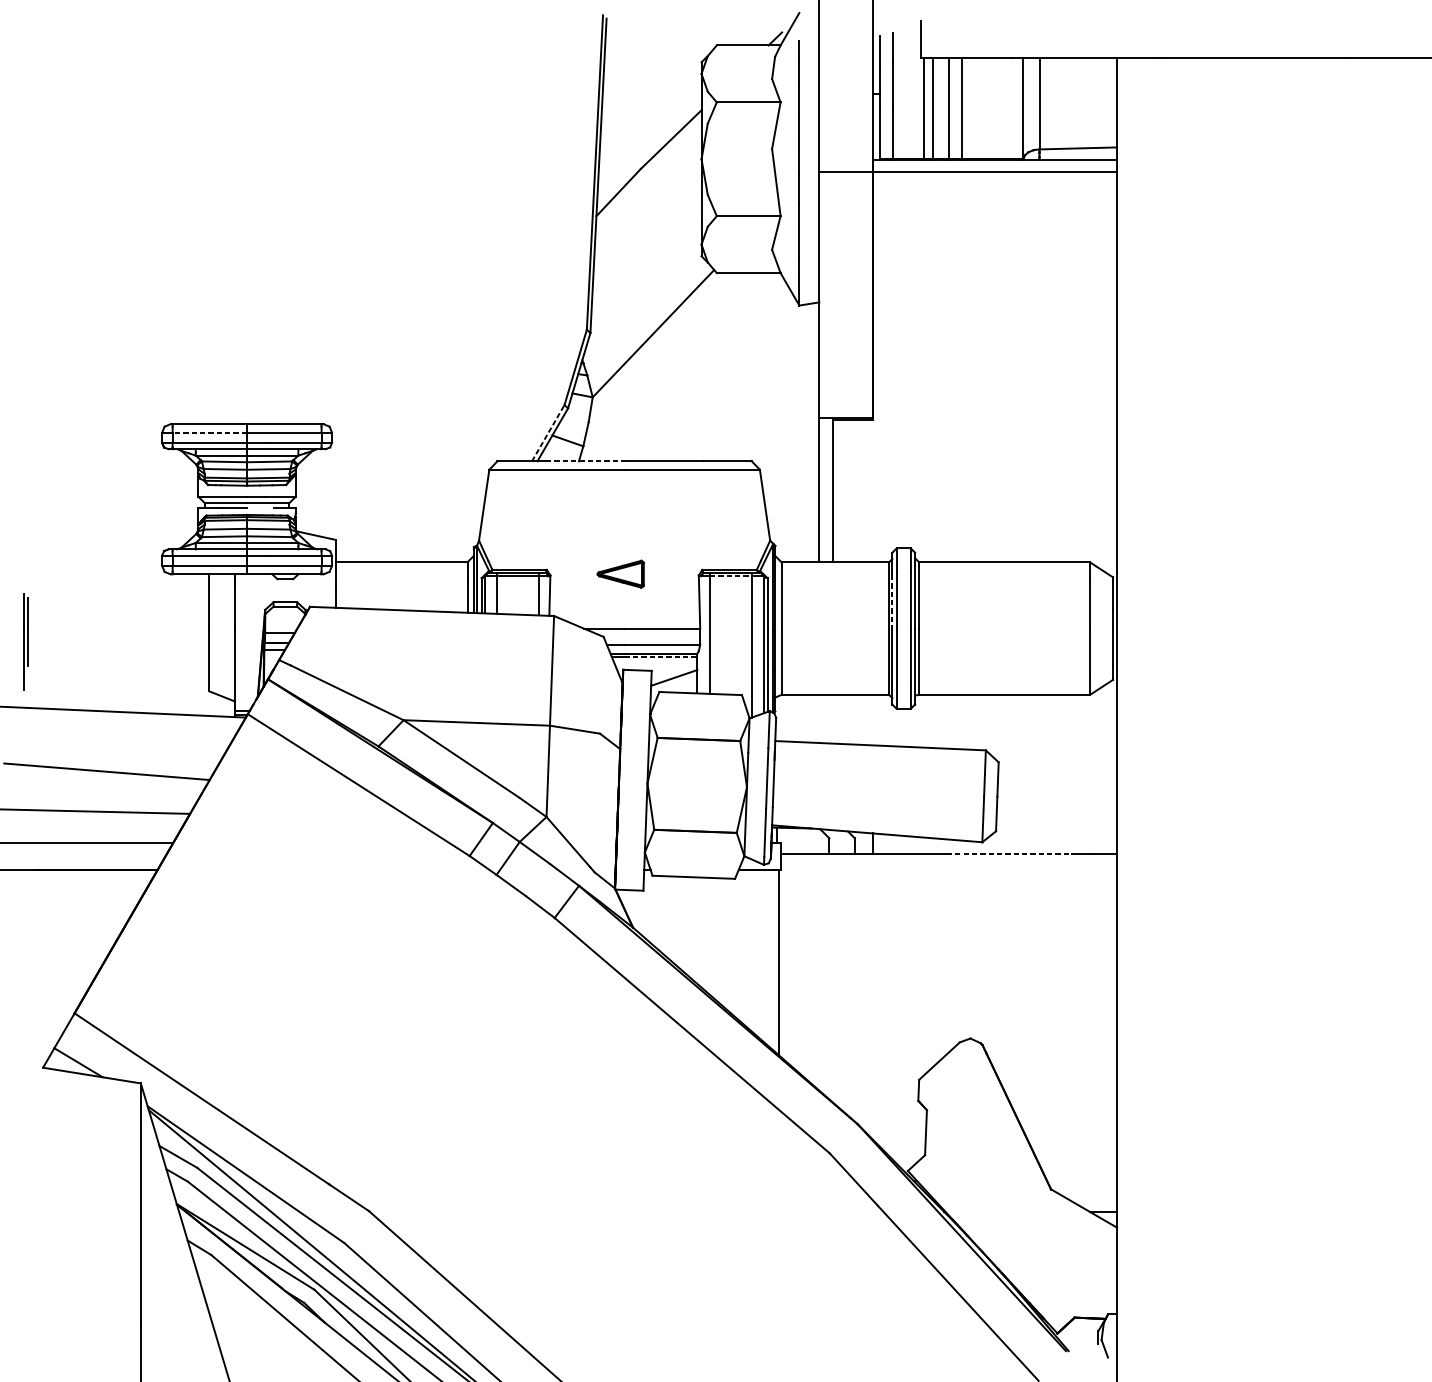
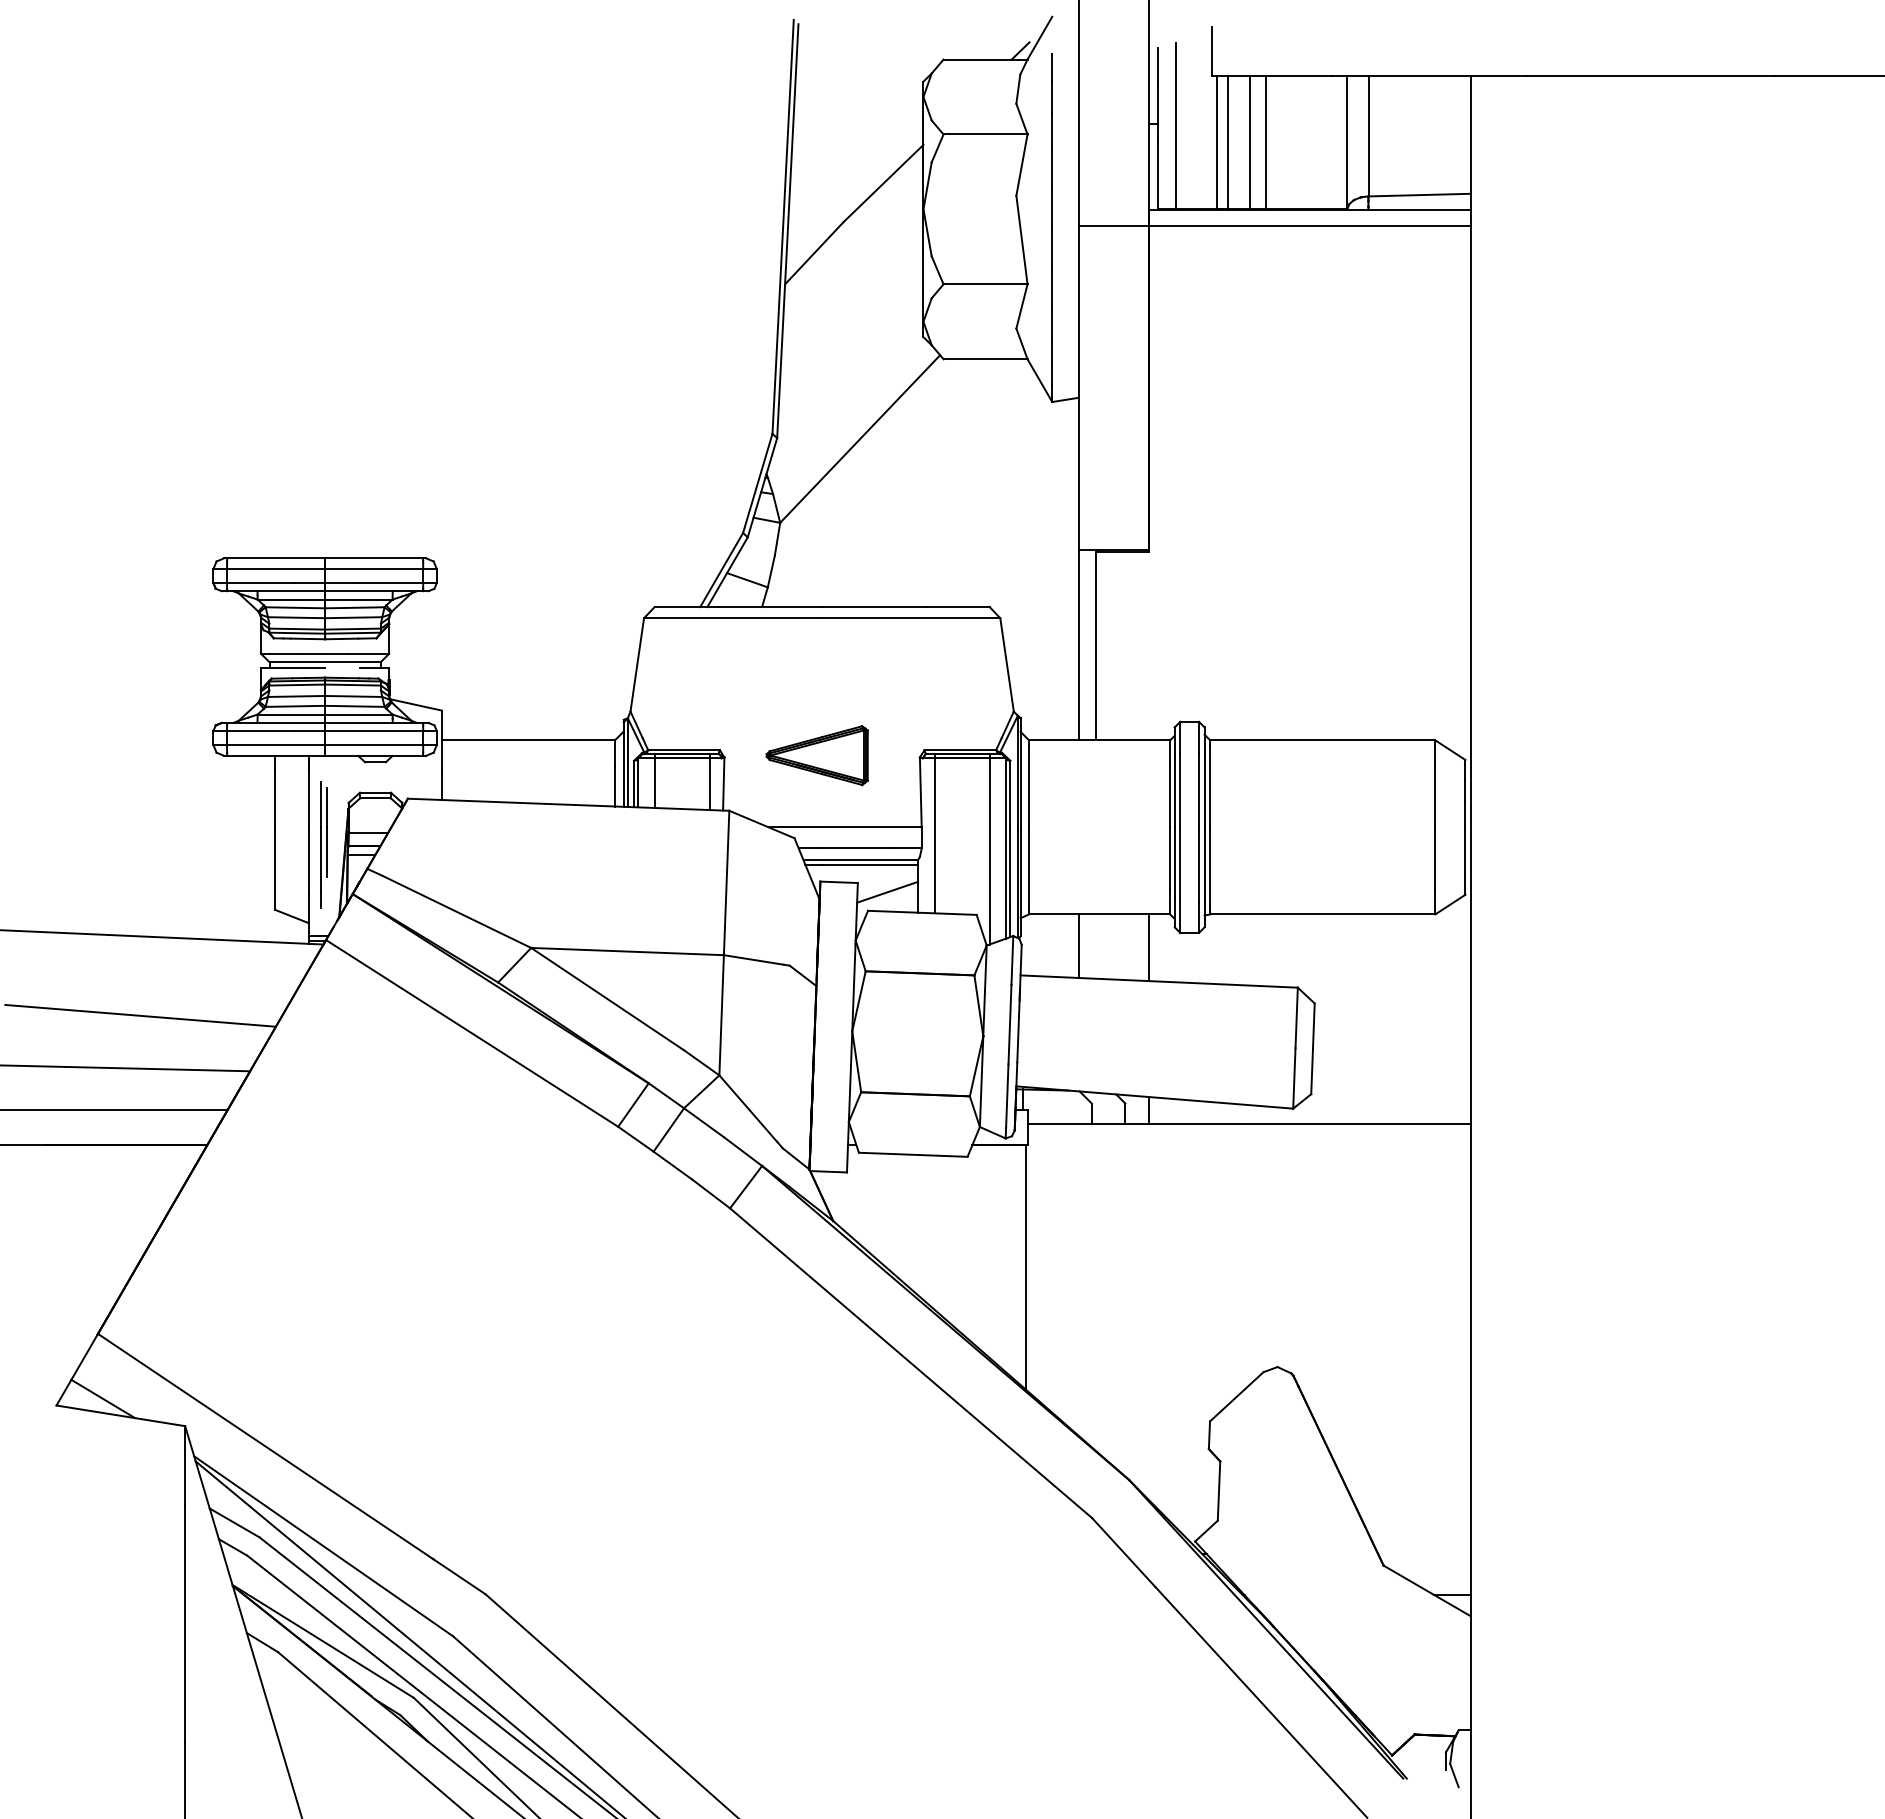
line: (209, 432) -> (275, 569), dashed -> solid
line: (548, 433) -> (721, 570), dashed -> solid
line: (585, 461) -> (770, 607), dashed -> solid
part: (620, 574) -> (816, 755), size x1.67
line: (731, 576) -> (962, 758), dashed -> solid
line: (892, 602) -> (1174, 792), dashed -> solid
part: (25, 641) -> (323, 844), moved
line: (661, 656) -> (870, 864), dashed -> solid
line: (819, 718) -> (1078, 945), added
line: (872, 719) -> (1148, 947), added
line: (1009, 854) -> (1329, 1124), dashed -> solid

